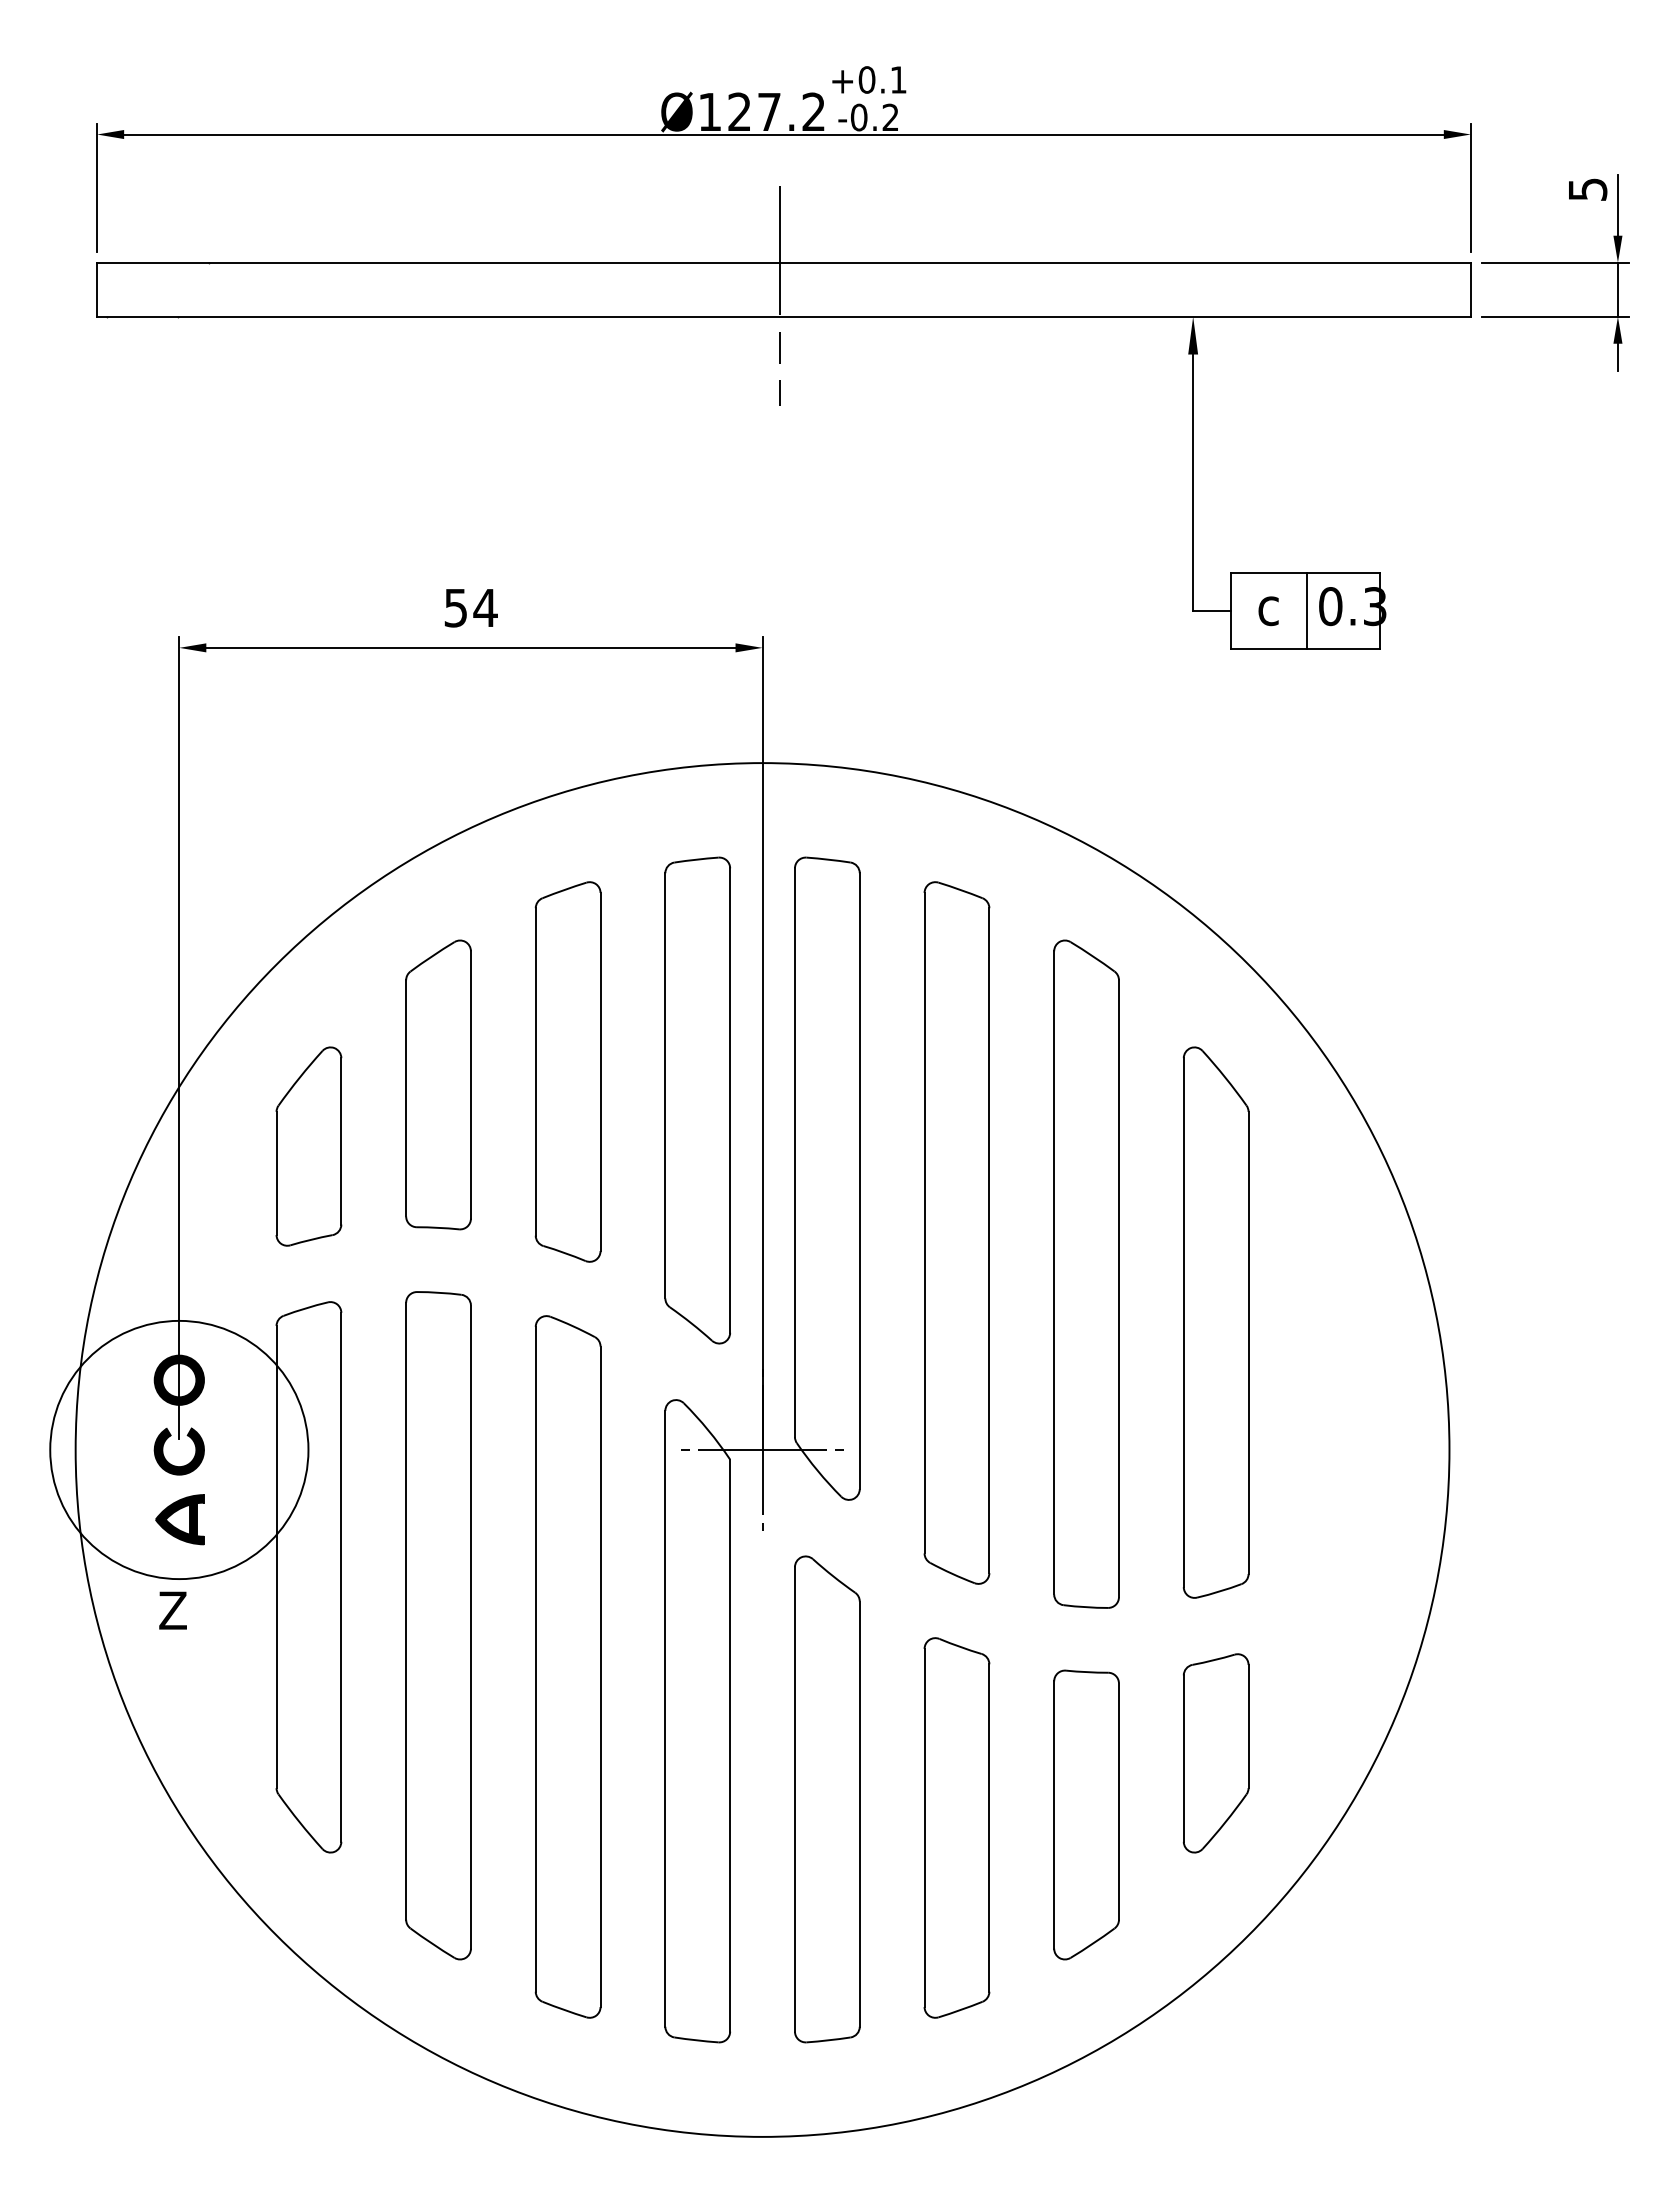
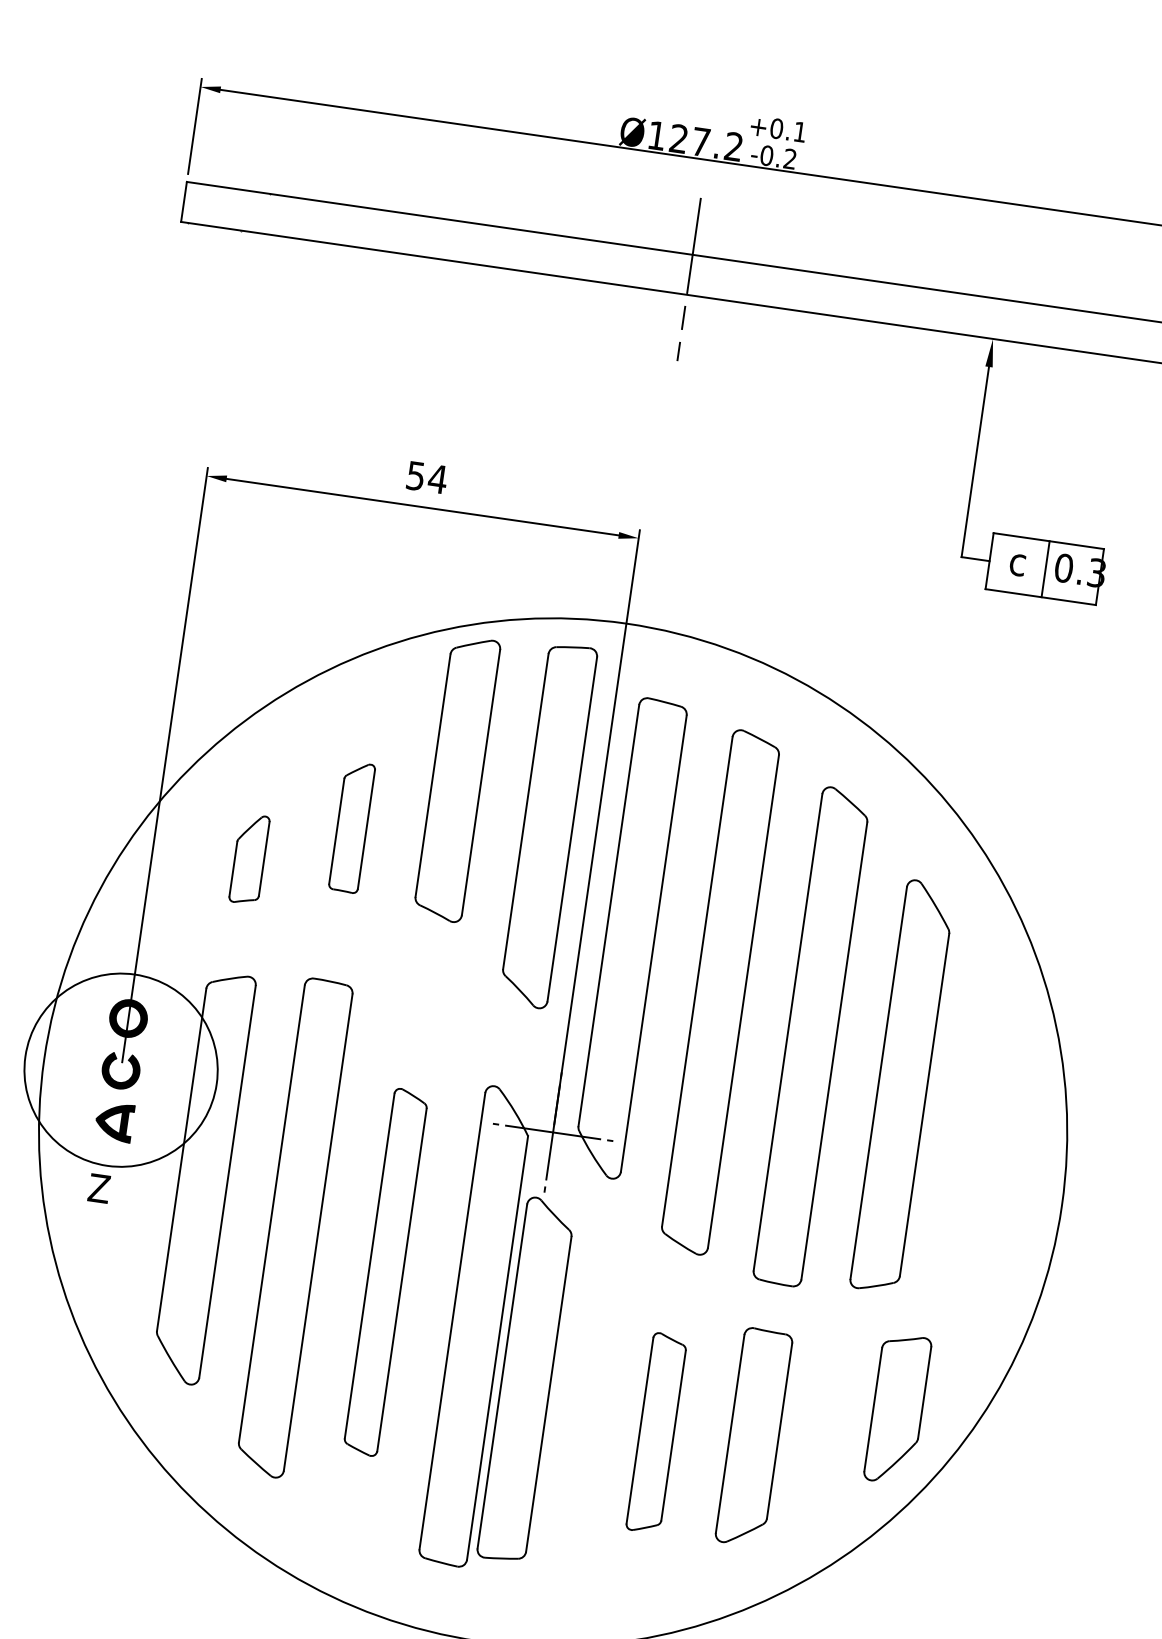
part: (567, 1071) -> (456, 778), moved
part: (438, 1084) -> (352, 827), size x0.6
part: (697, 1100) -> (548, 825), moved
part: (308, 1146) -> (249, 859), size x0.6
part: (567, 1666) -> (385, 1272), size x0.7
part: (1215, 1753) -> (897, 1409), moved
part: (827, 1799) -> (526, 1380), moved
part: (956, 1827) -> (656, 1432), size x0.7

